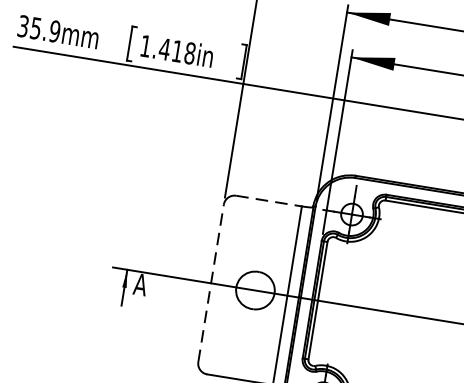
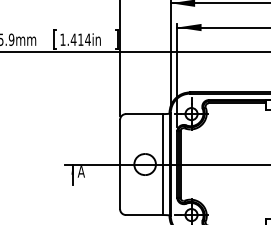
text: (189, 52) -> (87, 39), 1.418in -> 1.414in
line: (268, 201) -> (144, 114), dashed -> solid
line: (211, 283) -> (120, 164), dashed -> solid

